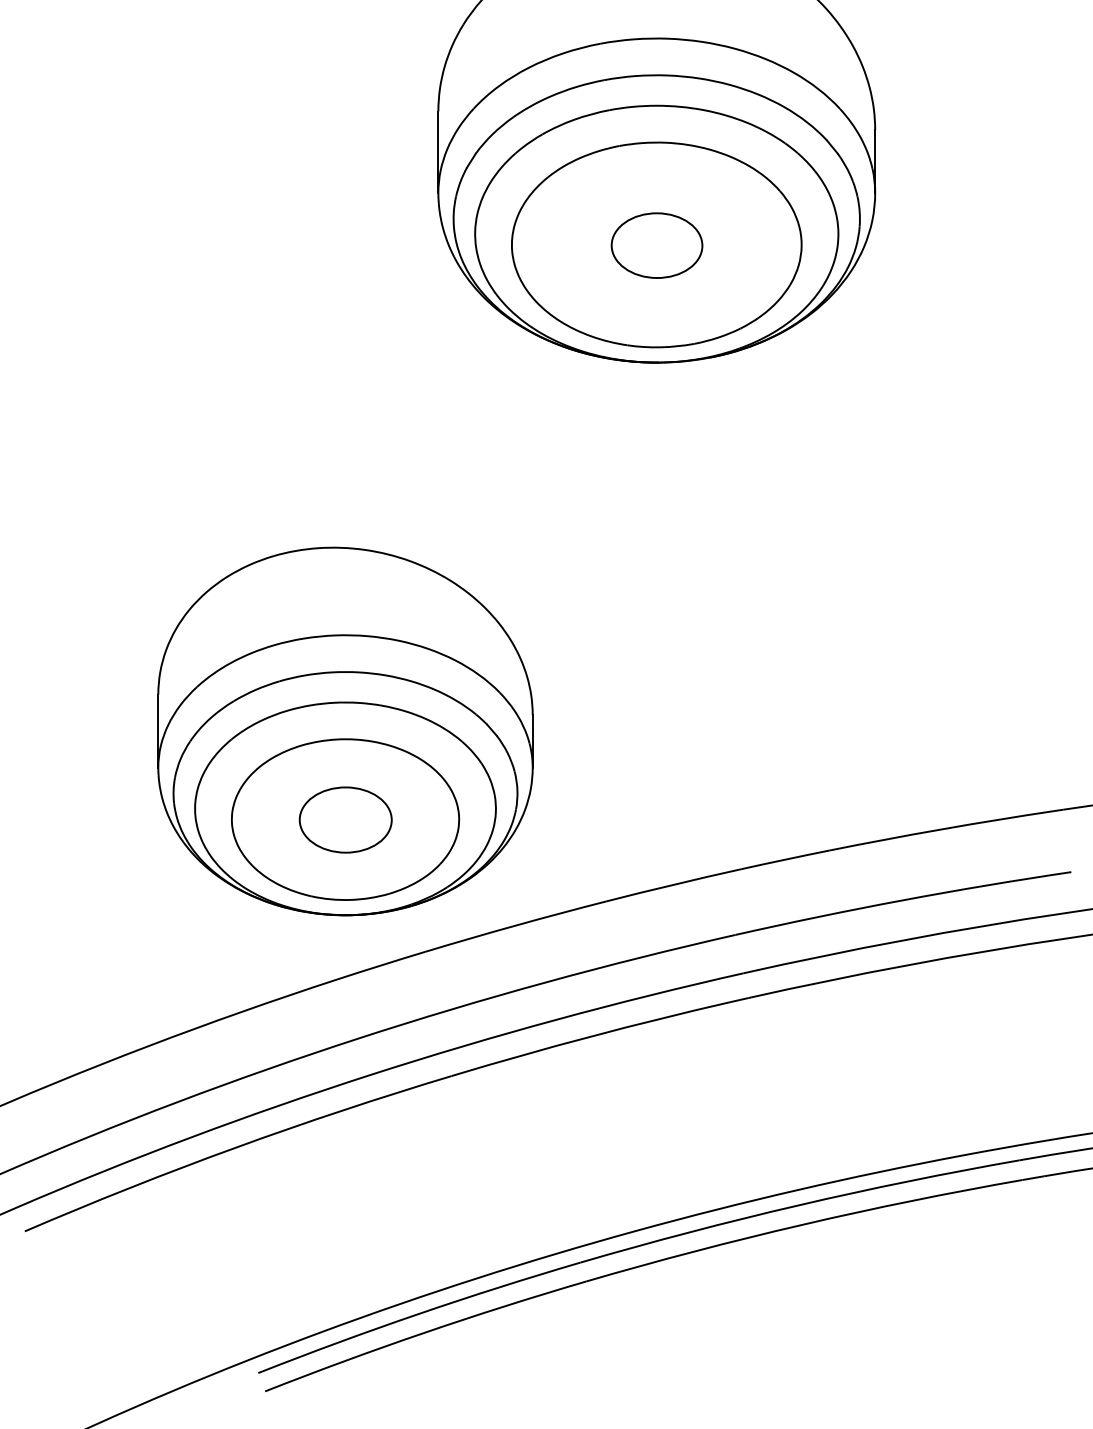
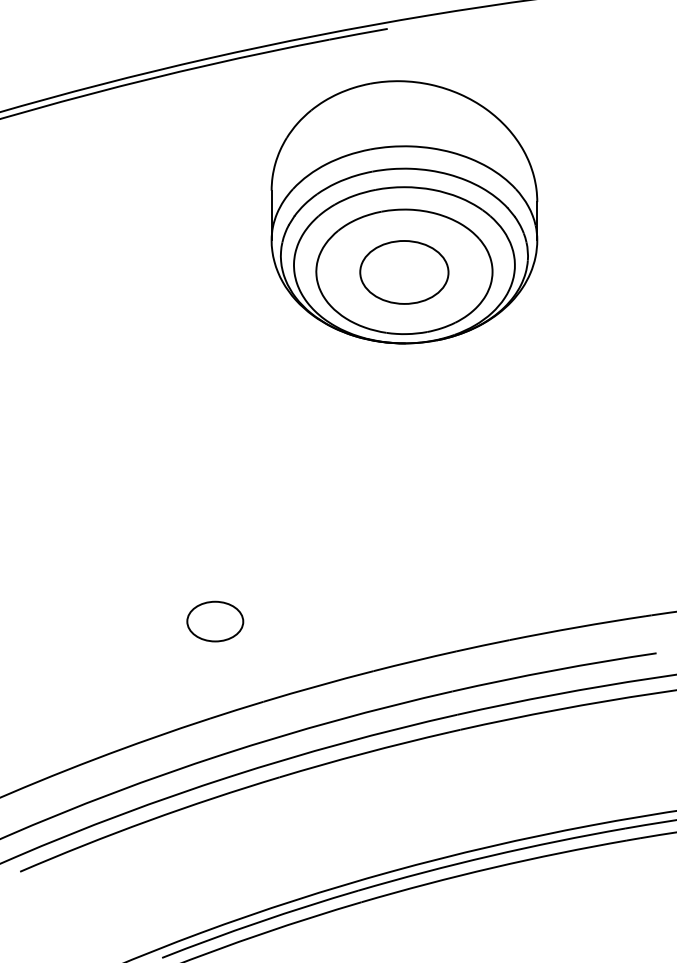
part: (656, 244) -> (404, 271), size x1.6
part: (344, 731) -> (214, 567), removed

